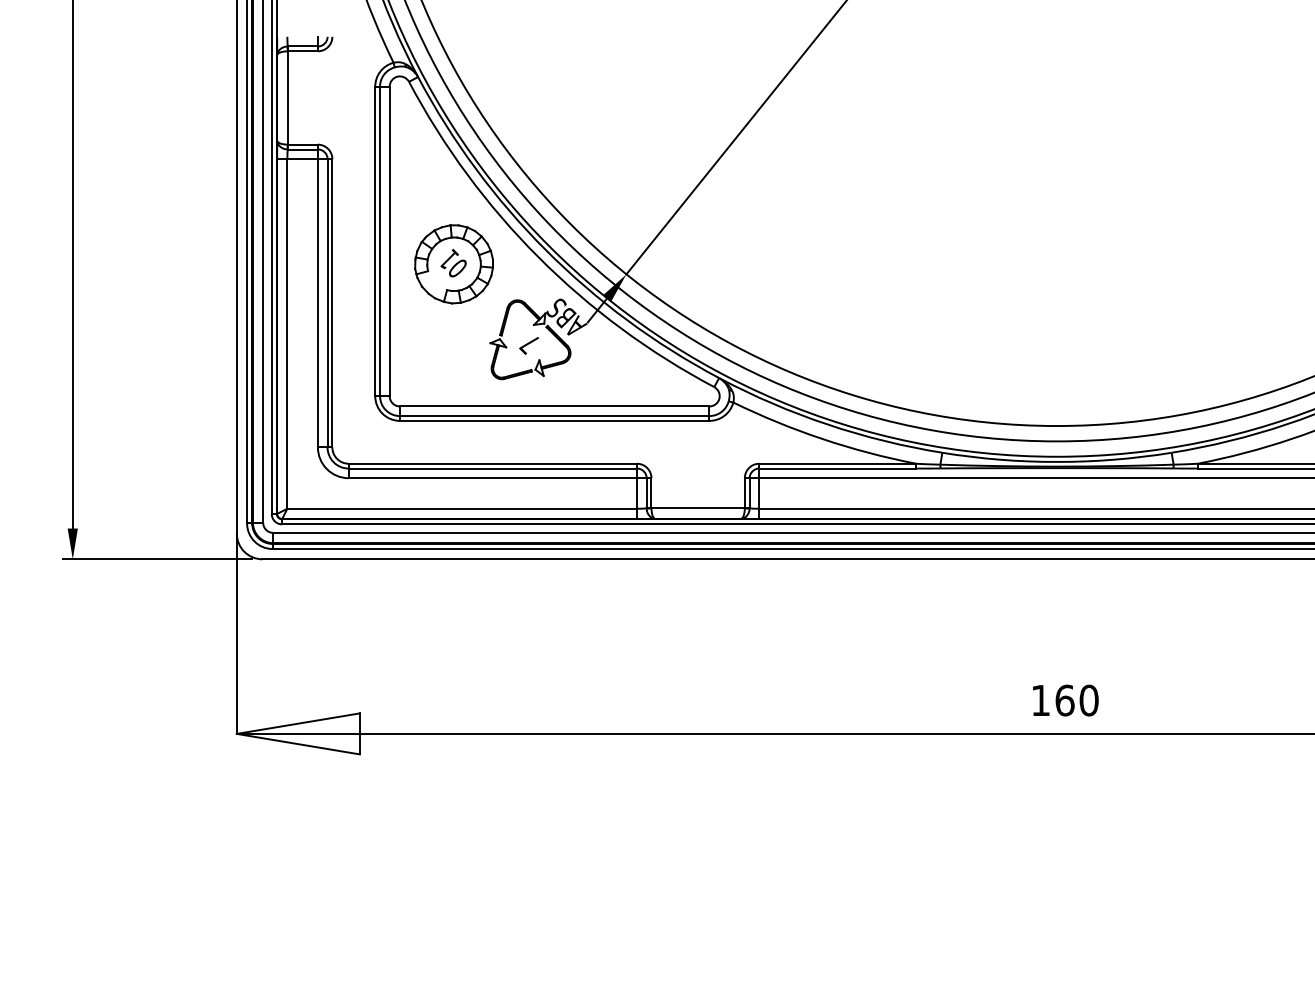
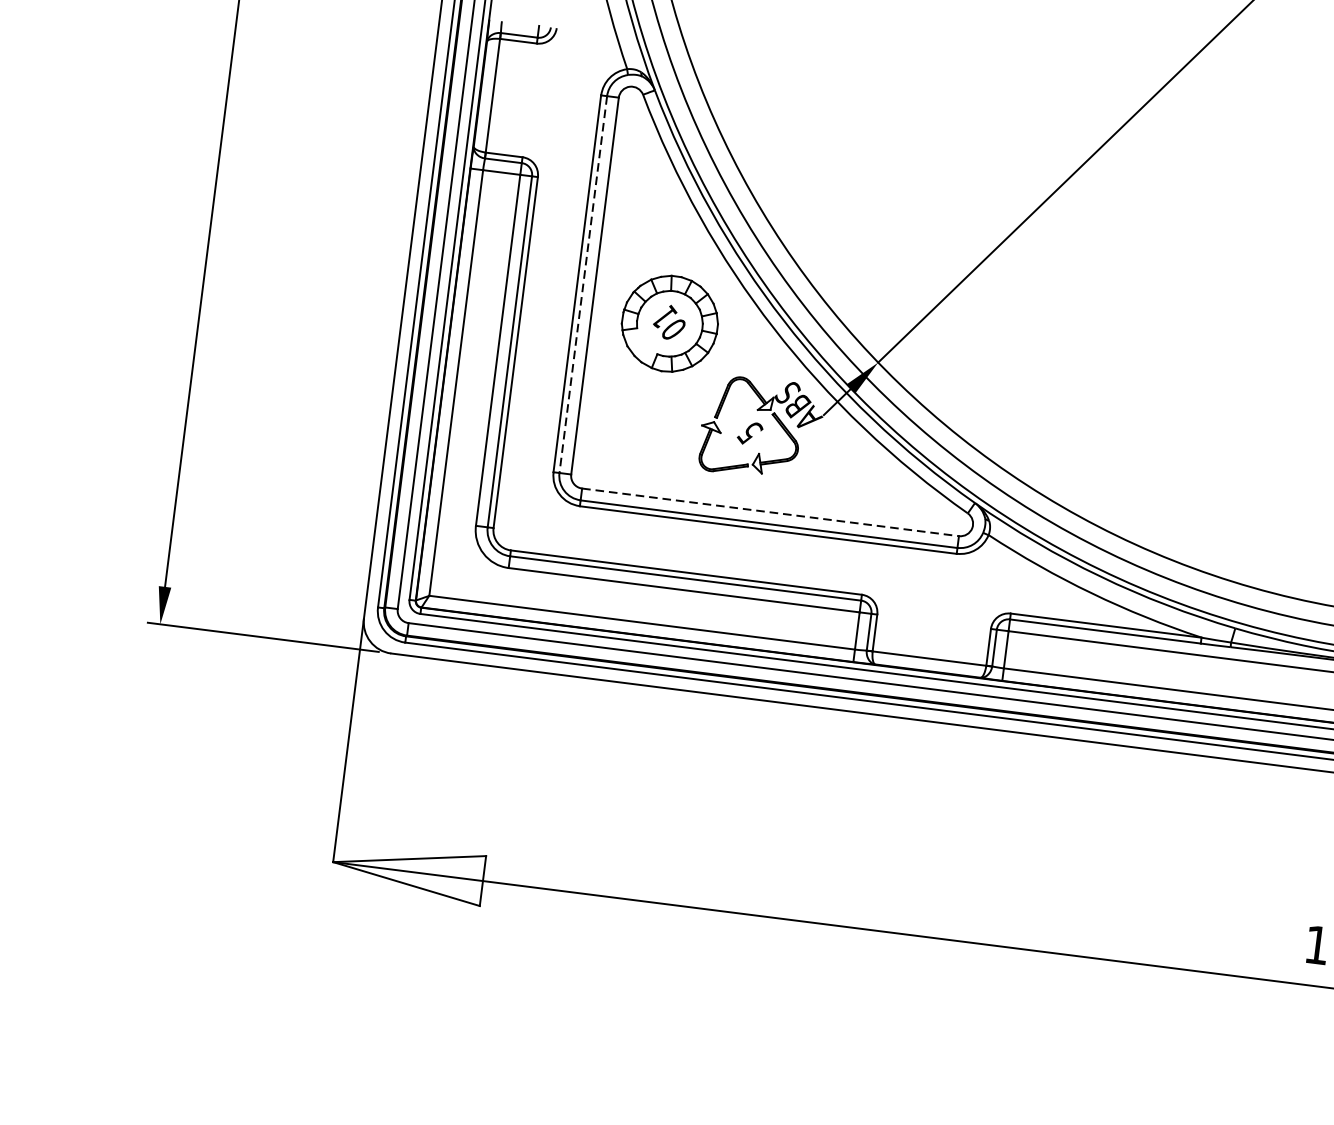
line: (380, 241) -> (583, 284), solid -> dashed
text: (529, 344) -> (749, 433), 7 -> 5
line: (554, 406) -> (770, 512), solid -> dashed

